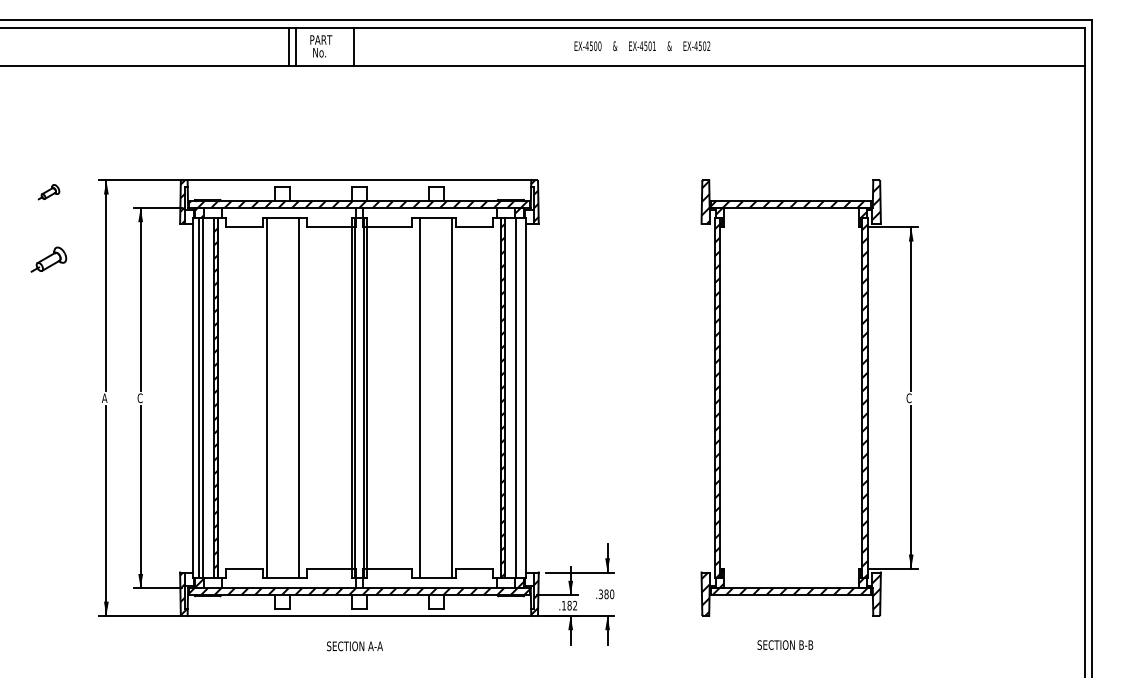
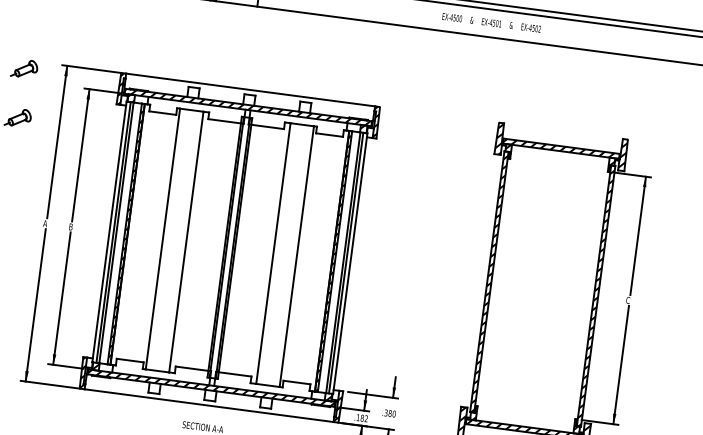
text: (642, 45) -> (491, 22), moved
part: (48, 192) -> (24, 69), size x1.67
text: (139, 398) -> (70, 227), C -> B
line: (519, 398) -> (345, 263), added

